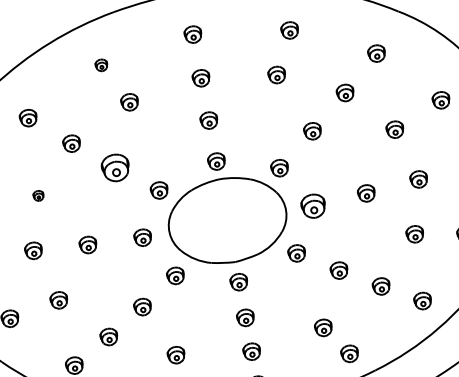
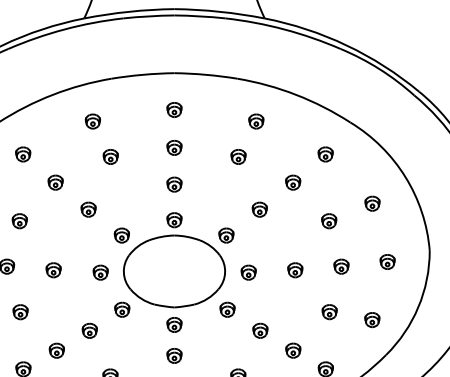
part: (101, 65) -> (92, 121), size x1.43
part: (115, 167) -> (88, 209), size x0.62
part: (38, 196) -> (19, 221), size x1.67
part: (313, 206) -> (248, 272), size x0.71

